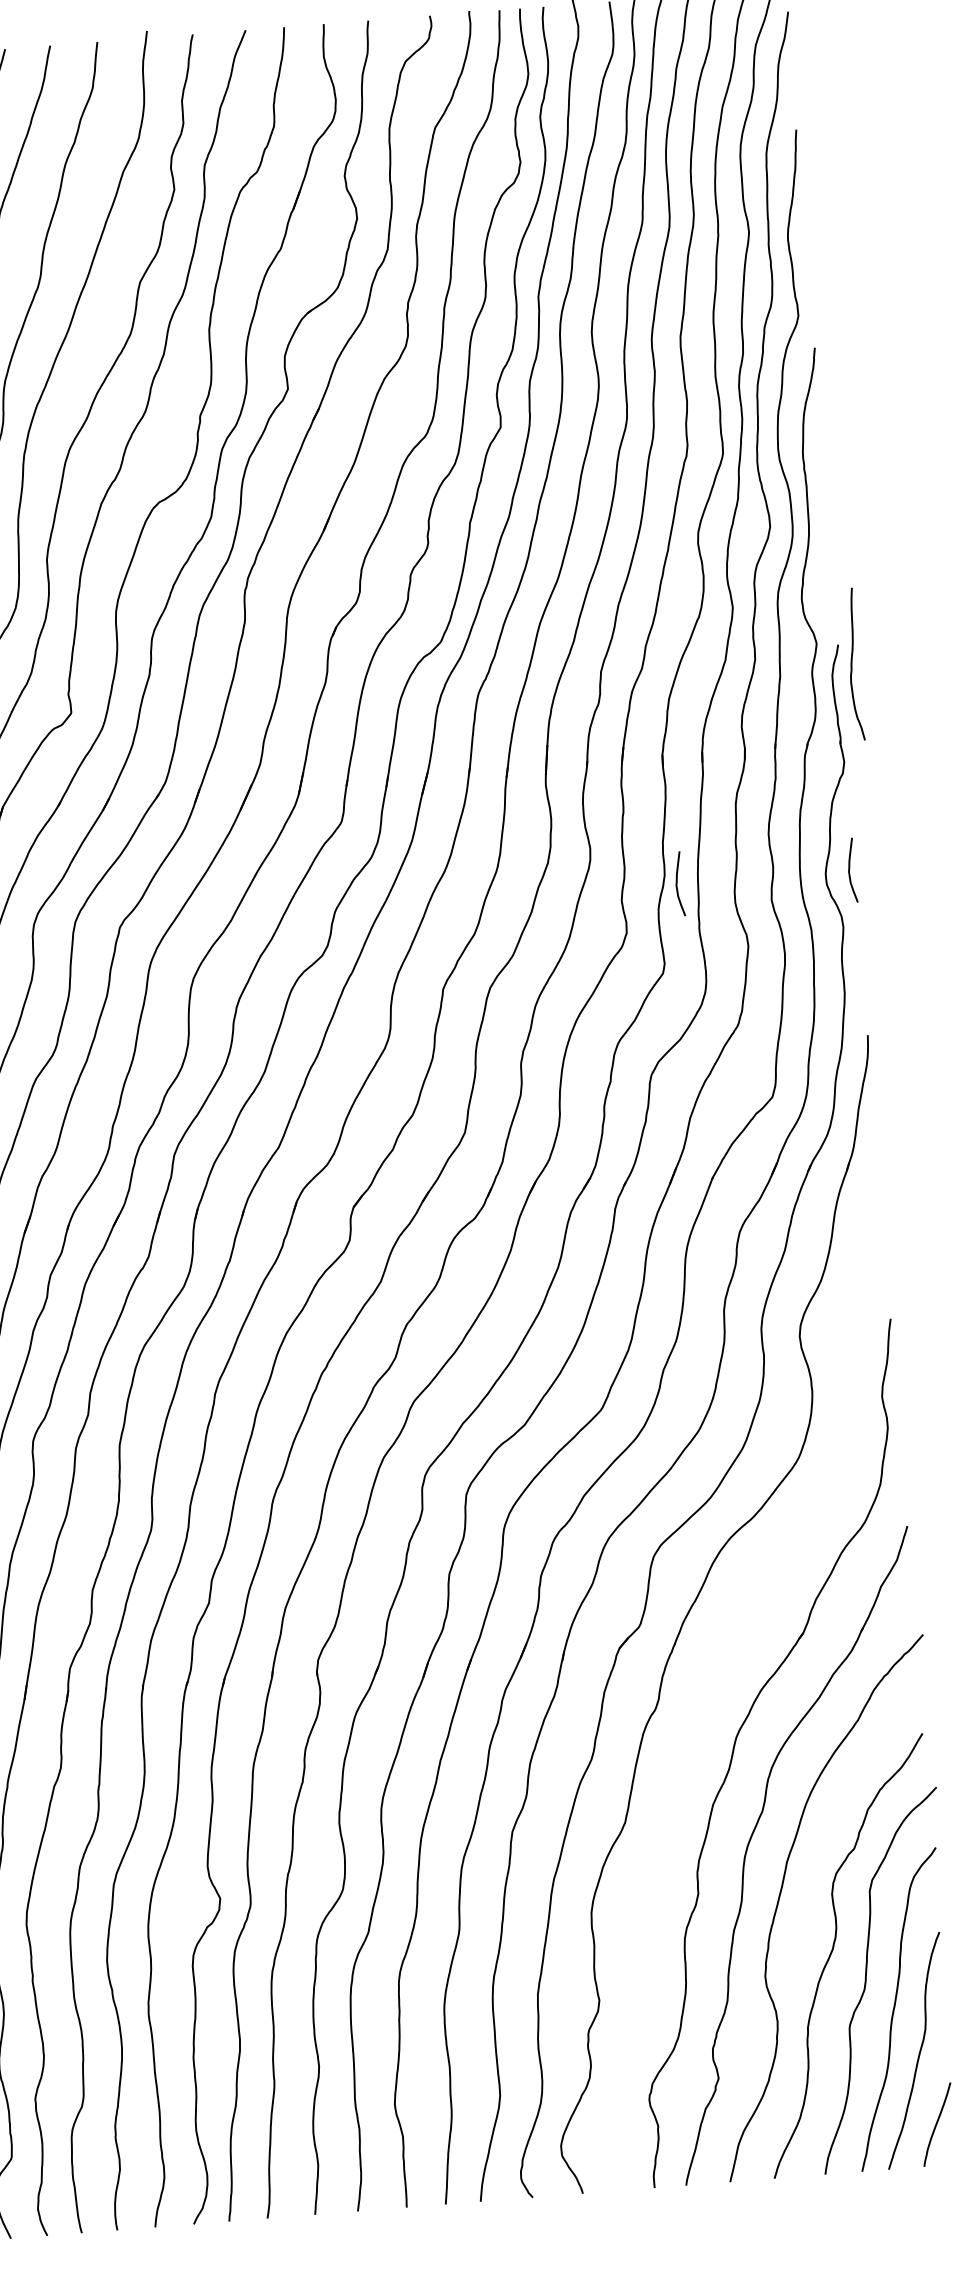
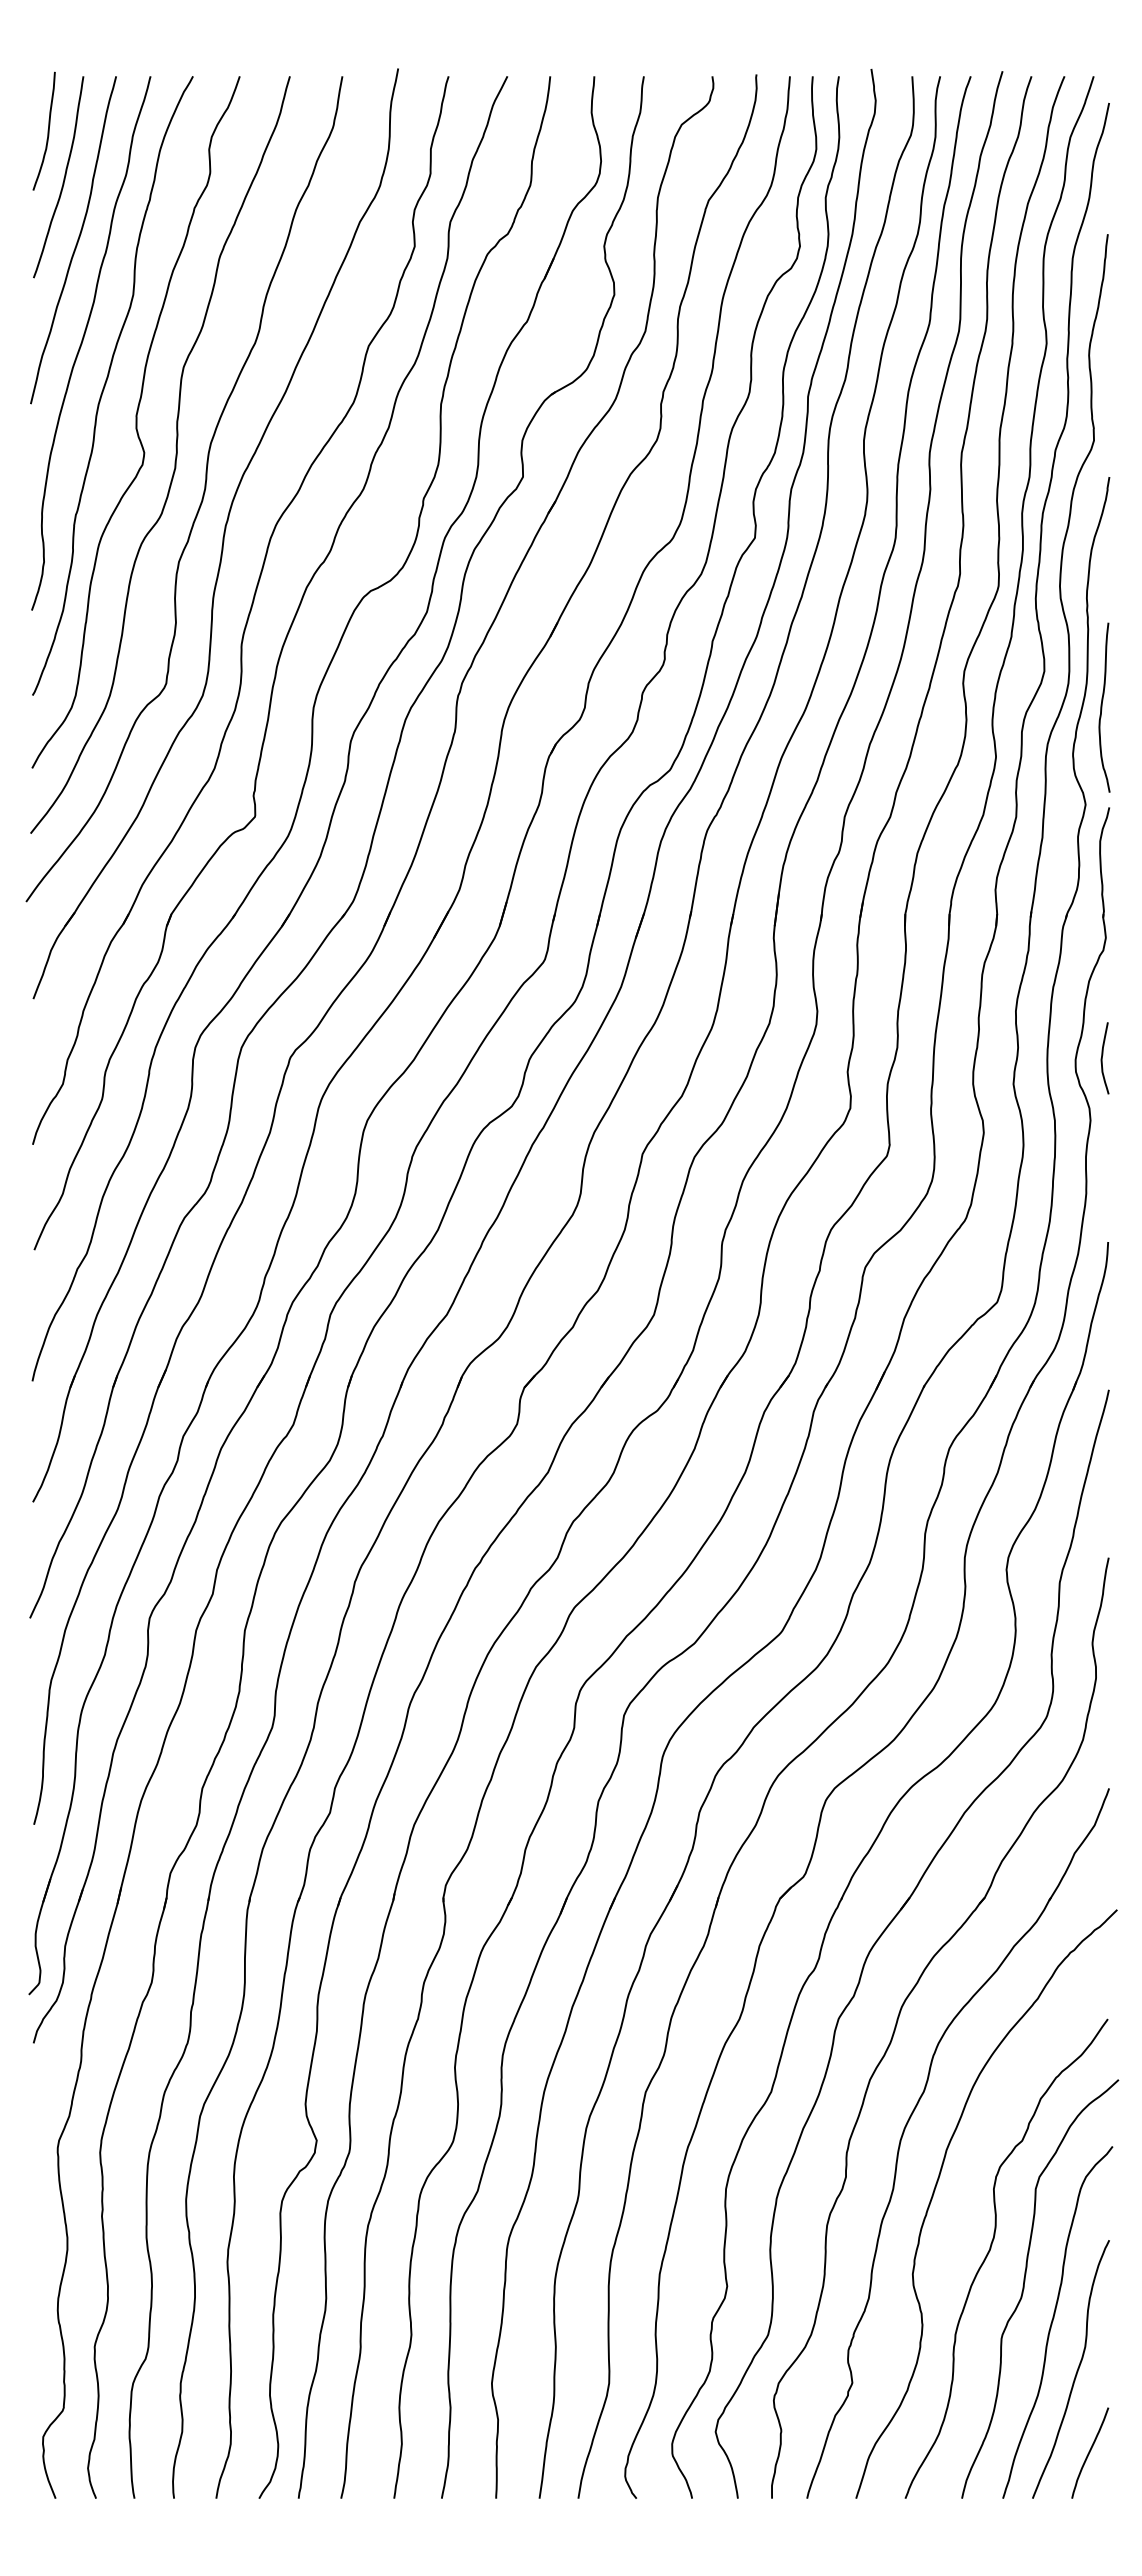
curve: (852, 664) -> (1102, 707), moved
curve: (677, 884) -> (910, 1058), removed
part: (718, 1666) -> (888, 1927), added

